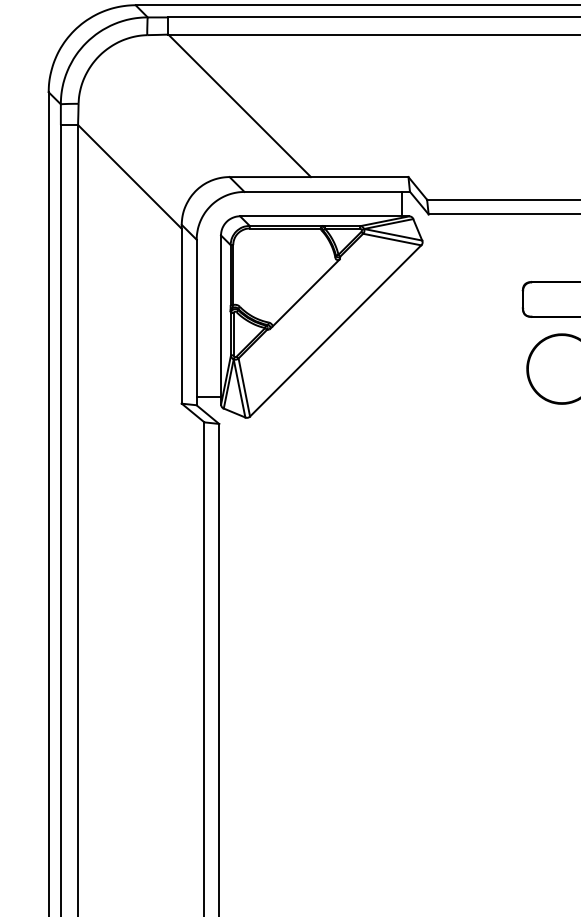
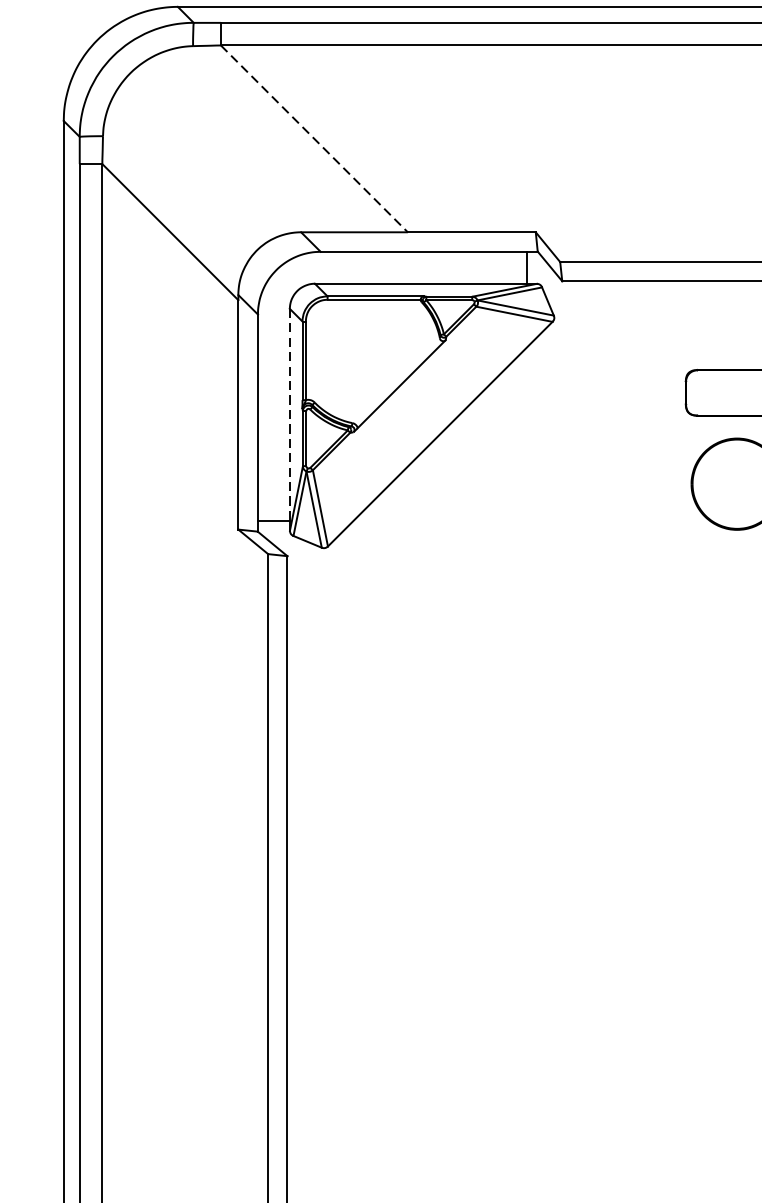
line: (239, 105) -> (314, 138), solid -> dashed
line: (221, 316) -> (290, 415), solid -> dashed

